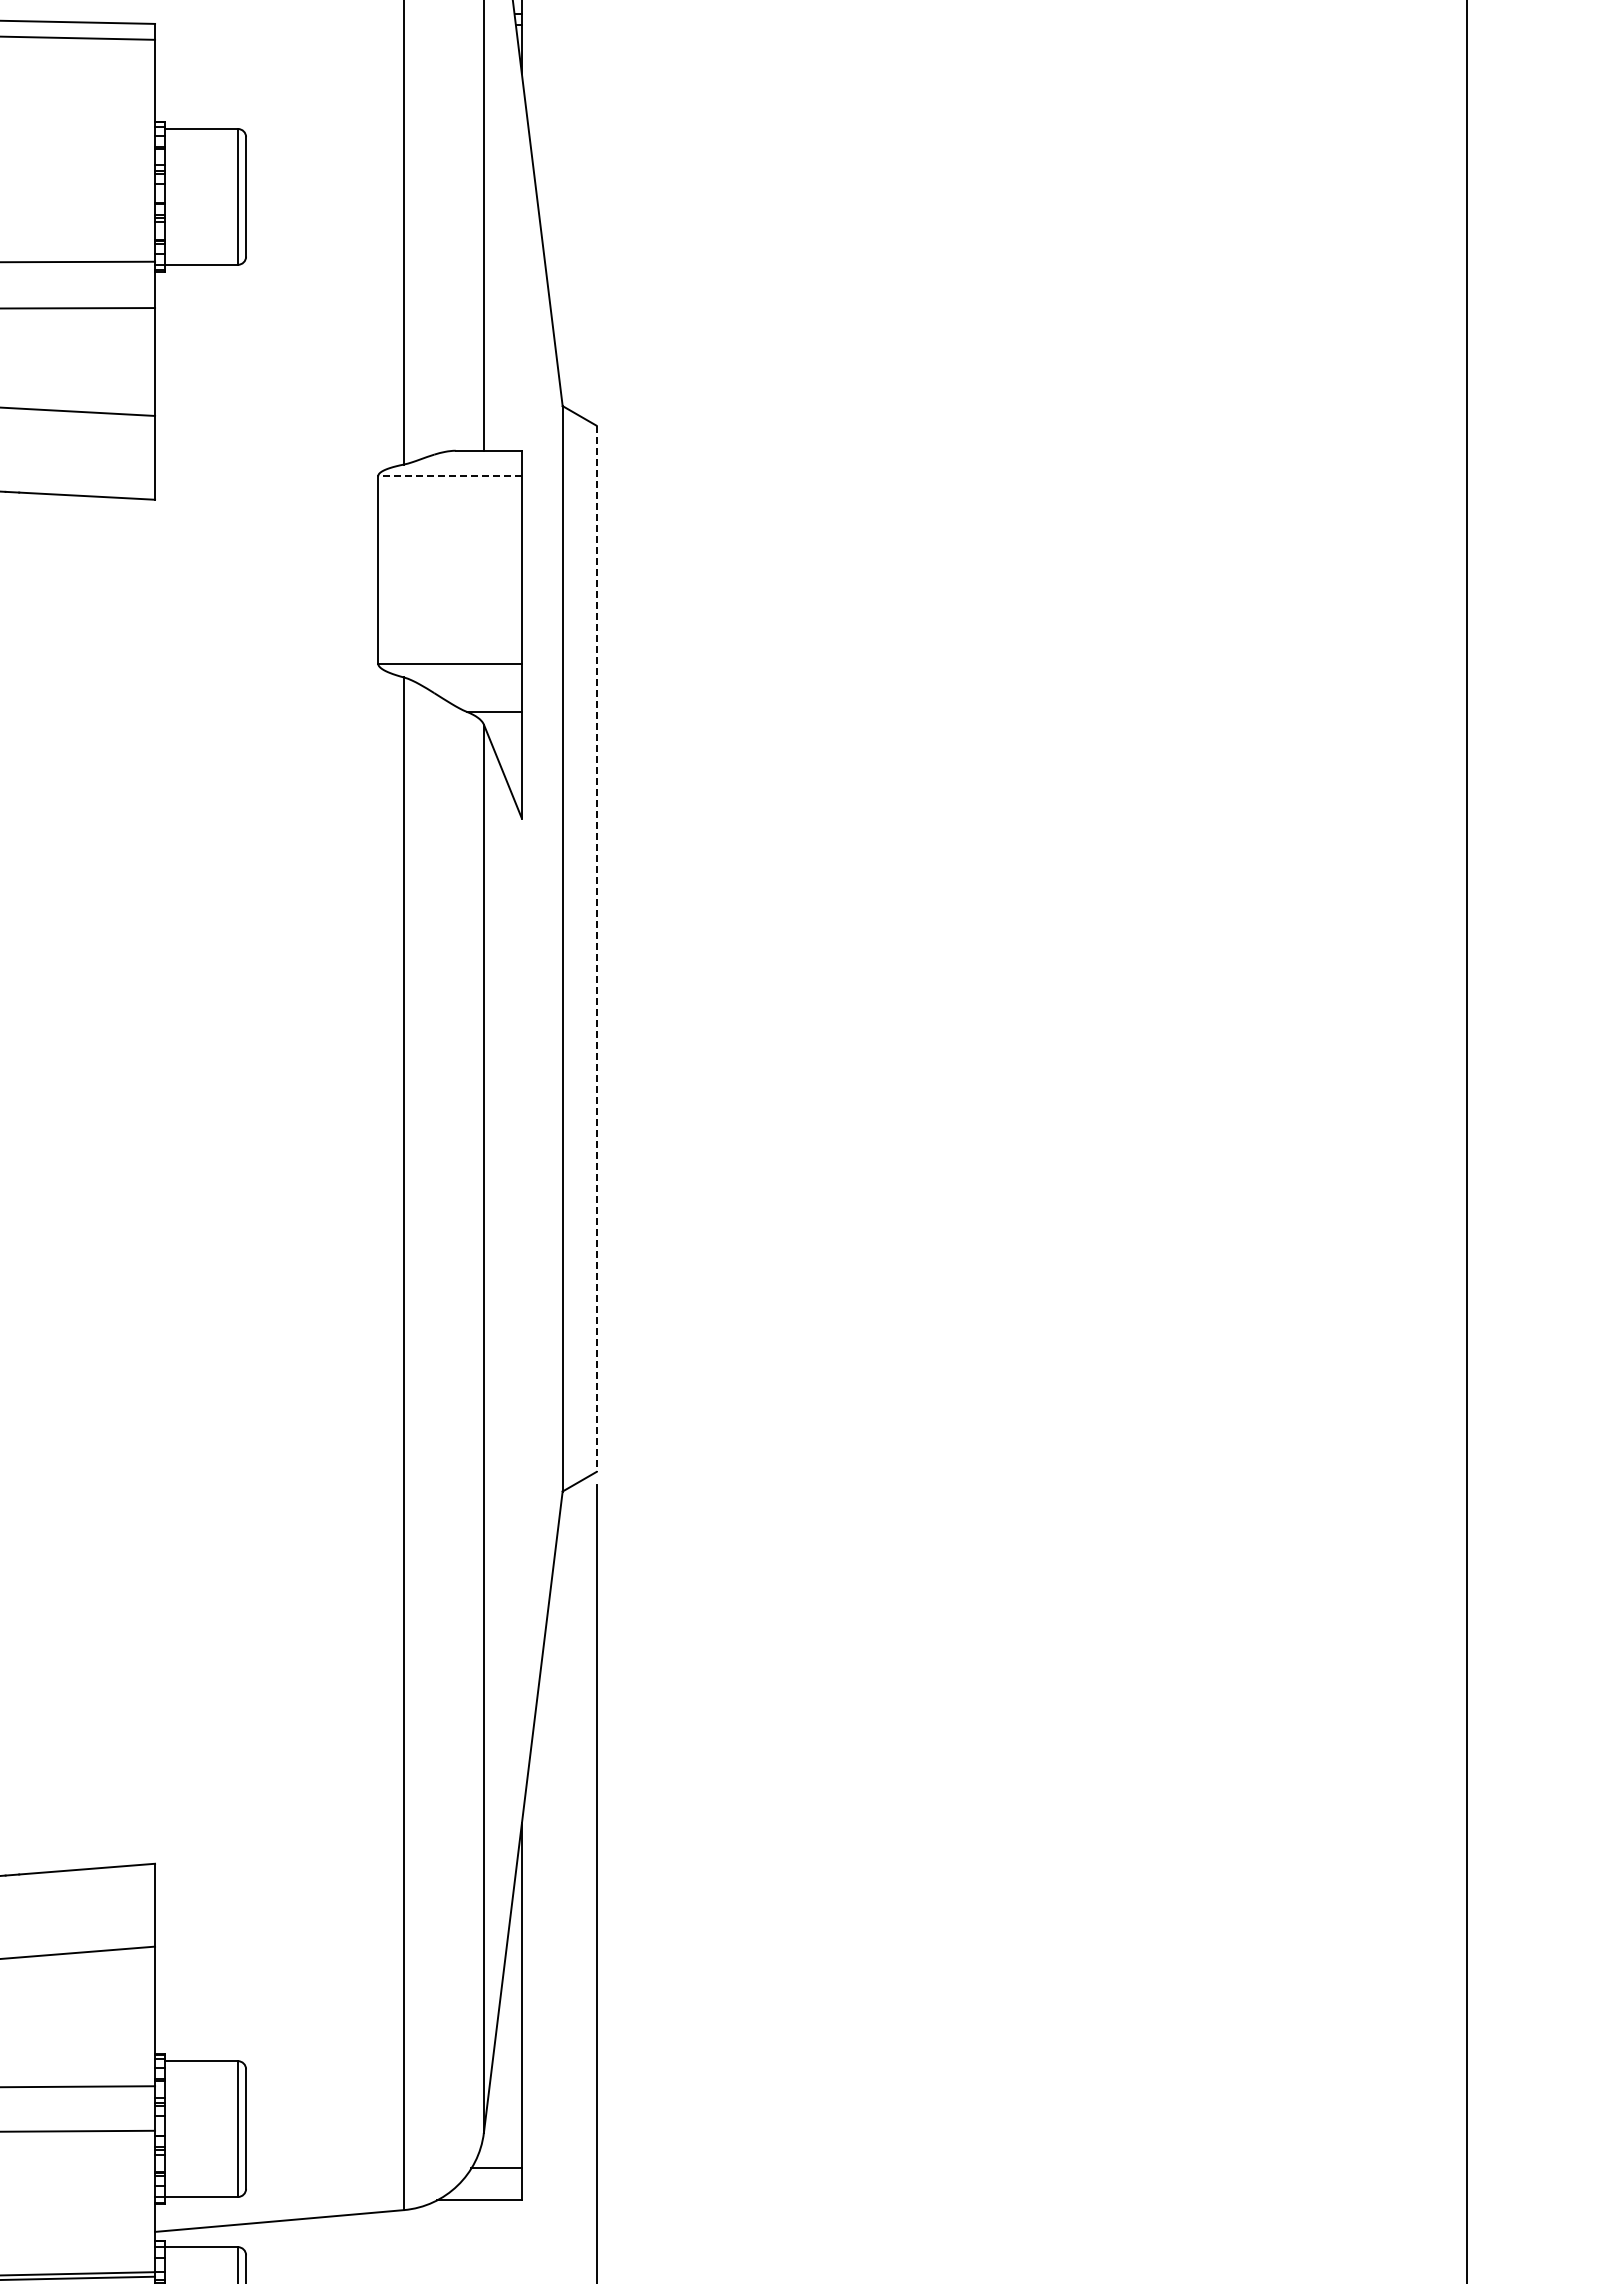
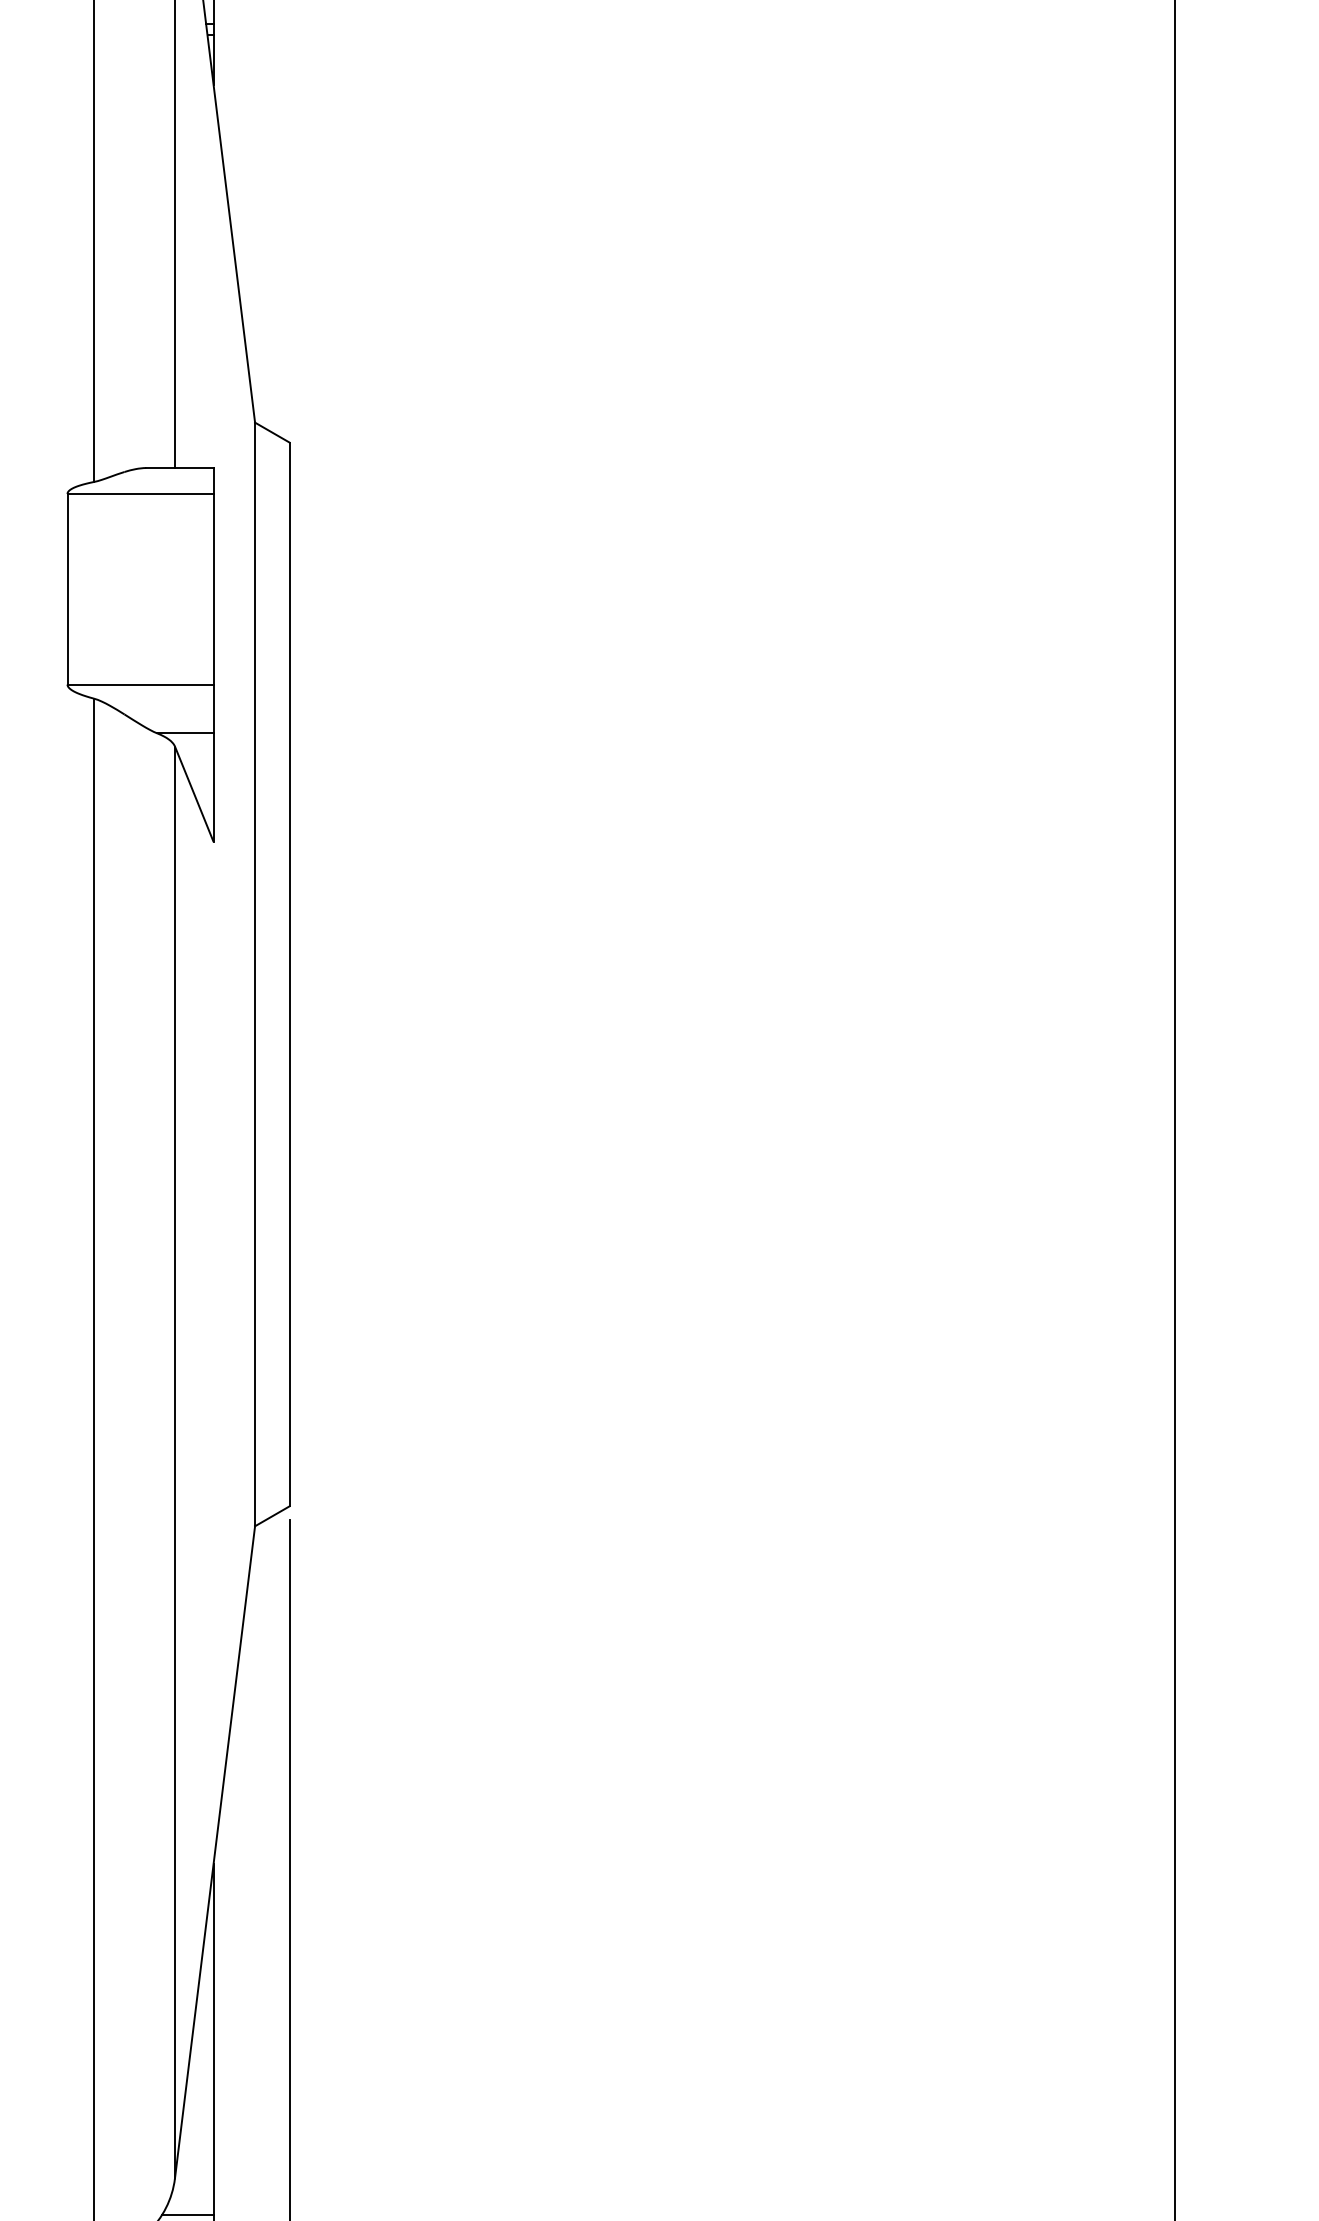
line: (450, 476) -> (141, 494), dashed -> solid
line: (596, 949) -> (289, 975), dashed -> solid

